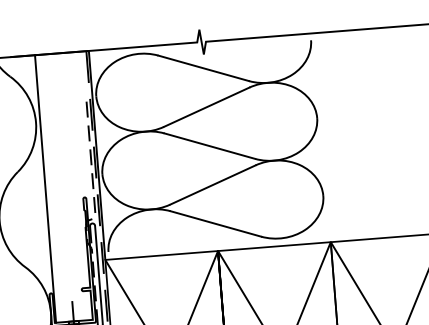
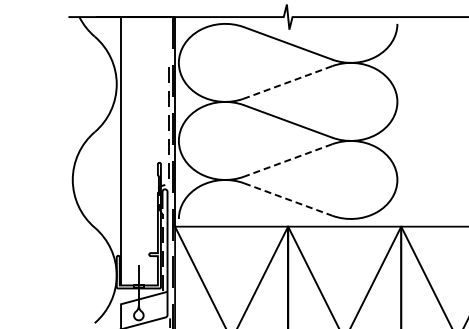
line: (206, 107) -> (287, 82), solid -> dashed
line: (212, 185) -> (287, 160), solid -> dashed
line: (216, 223) -> (288, 199), solid -> dashed

